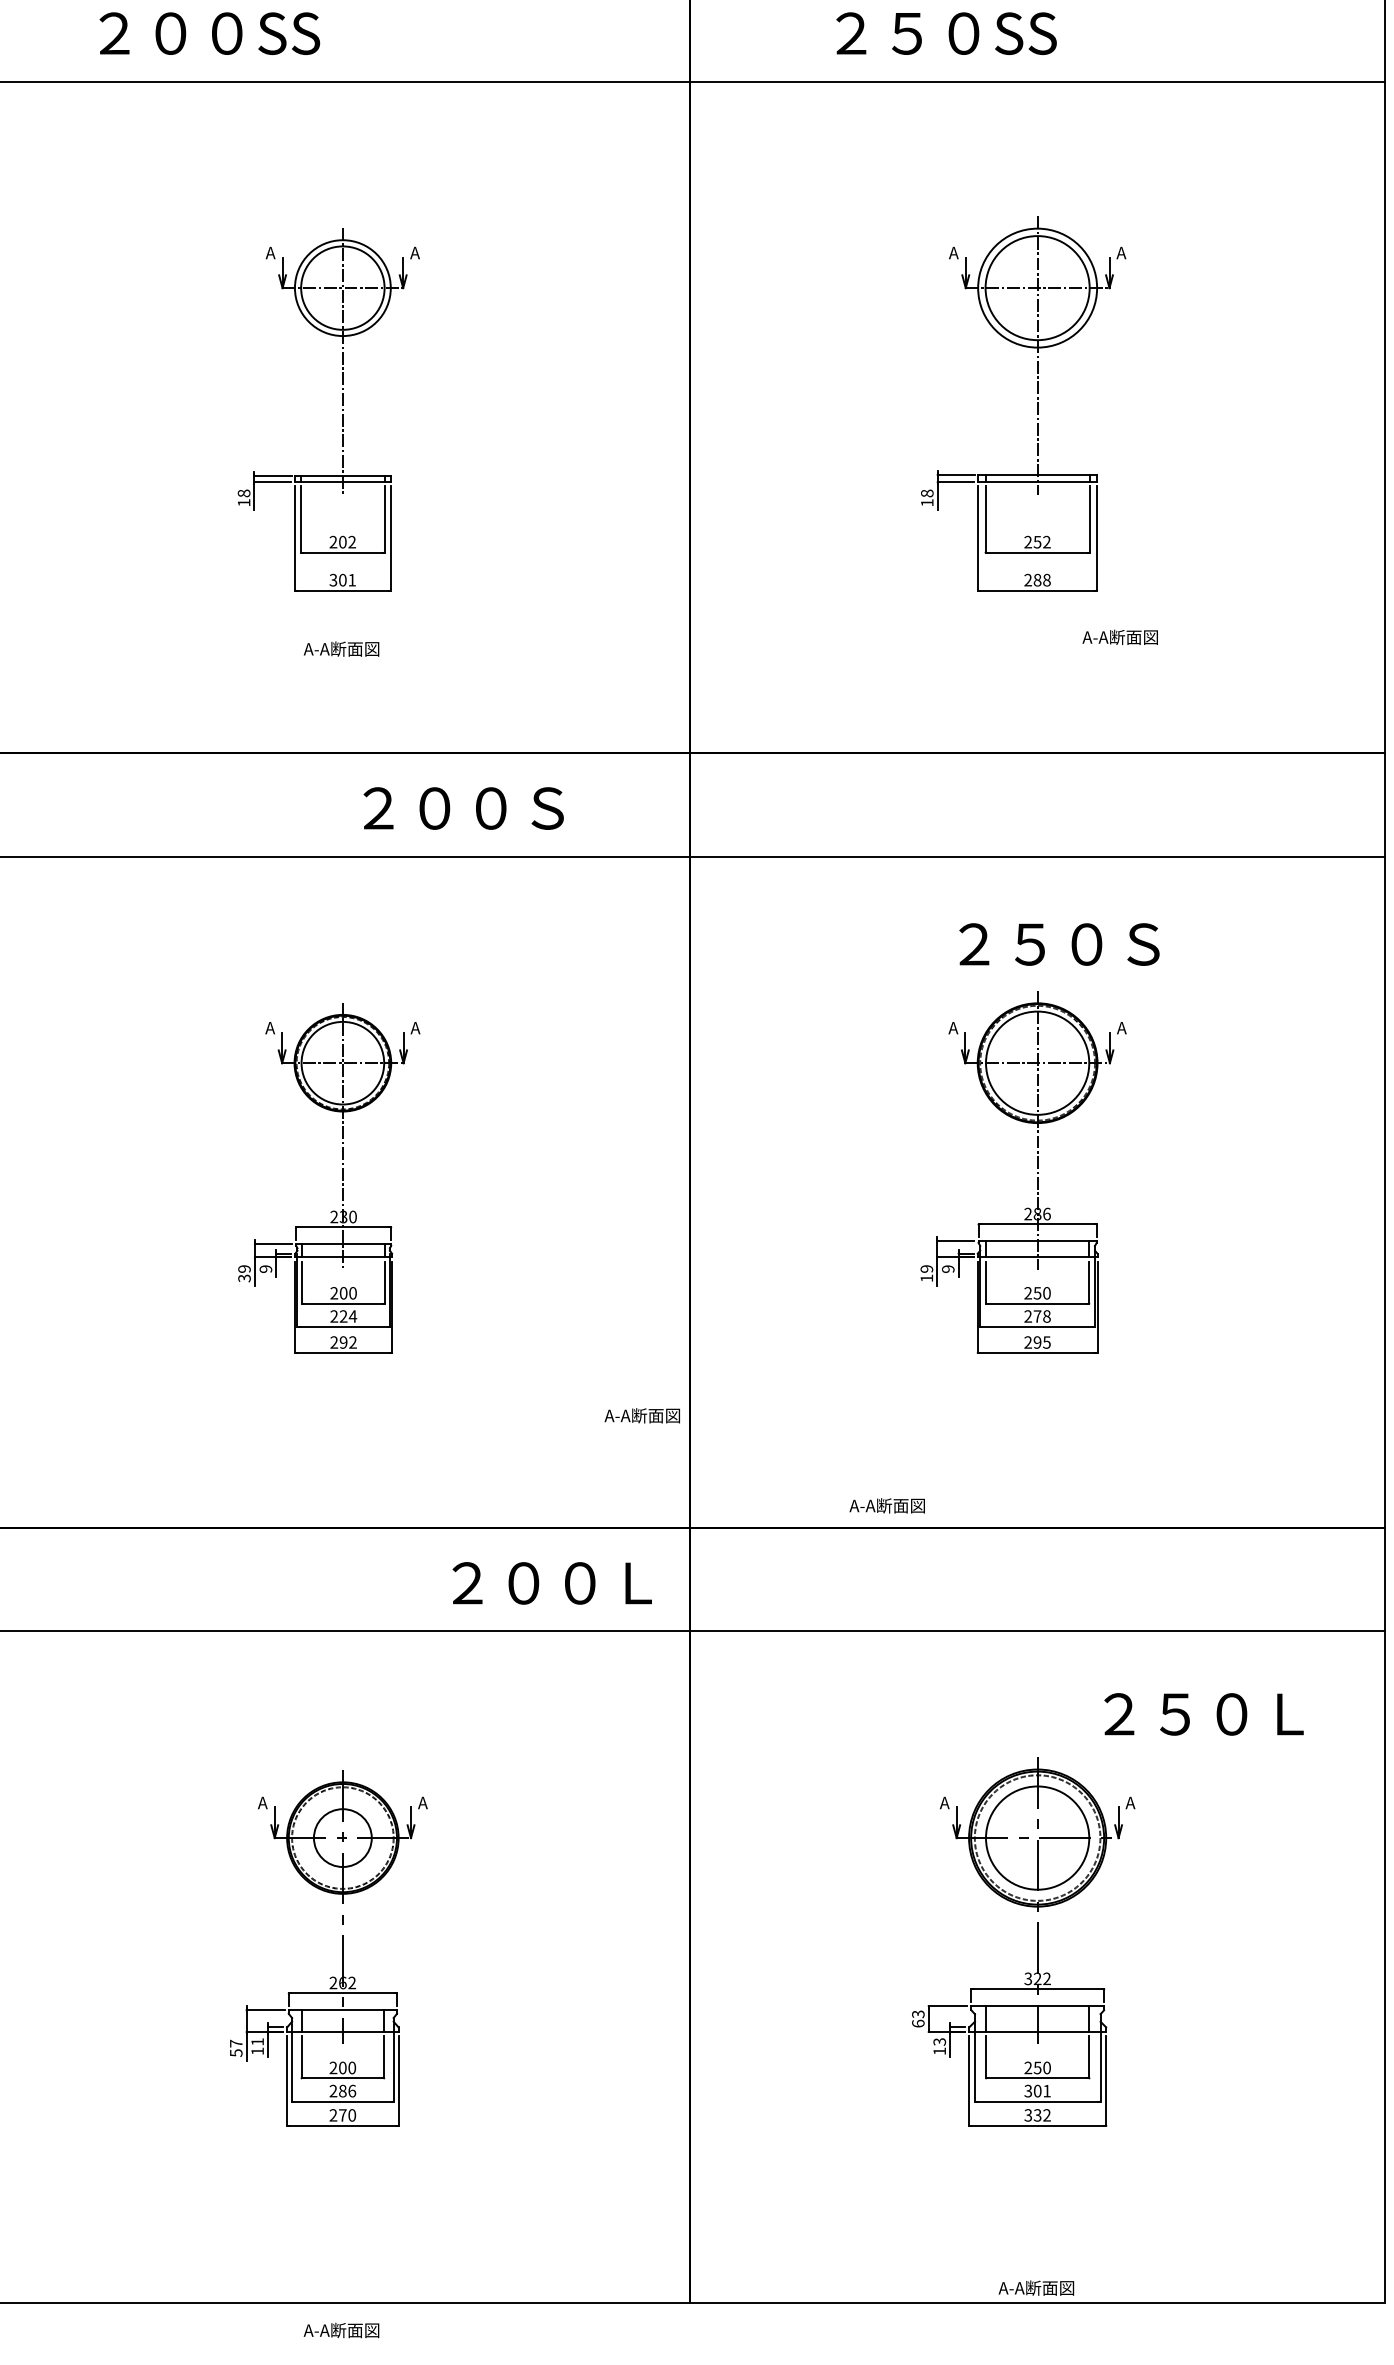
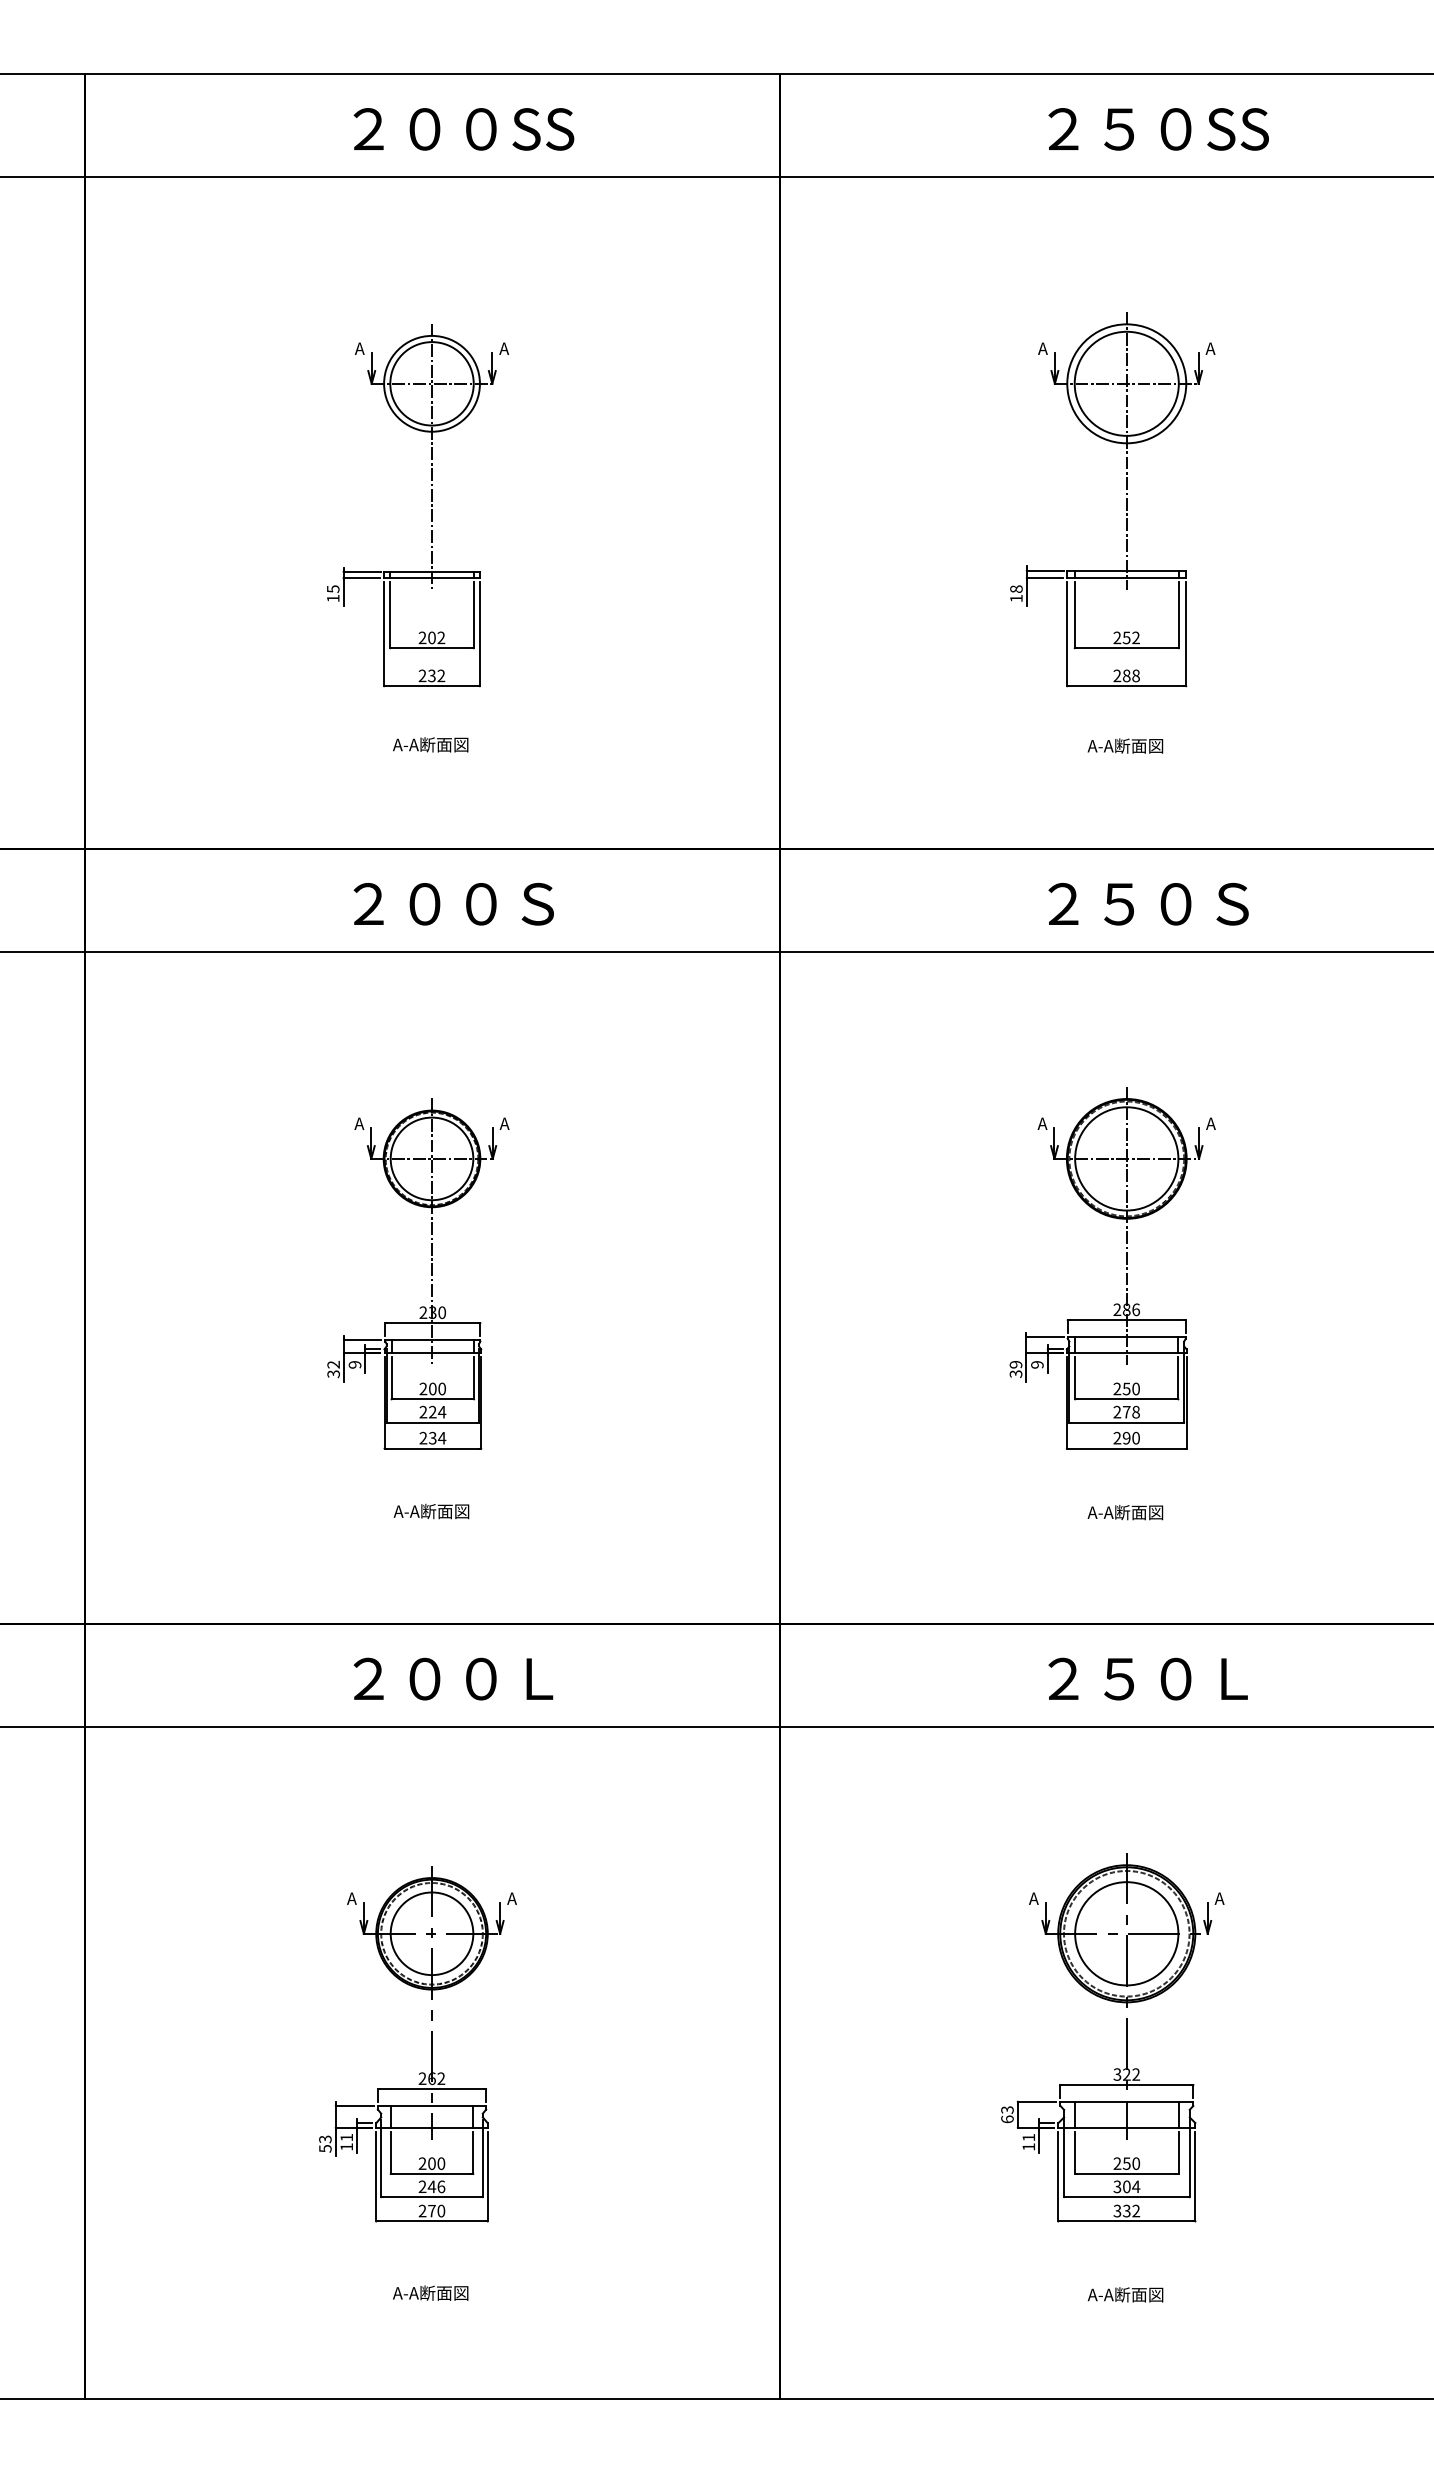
text: (209, 33) -> (463, 129), moved
text: (946, 33) -> (1158, 129), moved
text: (244, 492) -> (333, 588), 18 -> 15
text: (342, 579) -> (431, 675), 301 -> 232
text: (1120, 636) -> (1125, 745), moved
text: (463, 808) -> (453, 904), moved
text: (1059, 944) -> (1148, 904), moved
text: (244, 1268) -> (333, 1364), 39 -> 32
text: (926, 1278) -> (1015, 1374), 19 -> 39
text: (348, 1341) -> (437, 1437), 292 -> 234
text: (1046, 1341) -> (1135, 1437), 295 -> 290
text: (642, 1415) -> (431, 1511), moved
text: (887, 1505) -> (1125, 1512), moved
text: (552, 1582) -> (453, 1678), moved
text: (1203, 1713) -> (1147, 1678), moved
circle: (342, 1837) -> (431, 1933), size x1.43
text: (939, 2041) -> (1028, 2137), 13 -> 11
text: (236, 2043) -> (325, 2139), 57 -> 53
text: (342, 2090) -> (431, 2186), 286 -> 246
text: (1047, 2090) -> (1136, 2186), 301 -> 304
text: (1036, 2287) -> (1125, 2294), moved
text: (341, 2329) -> (430, 2292), moved

